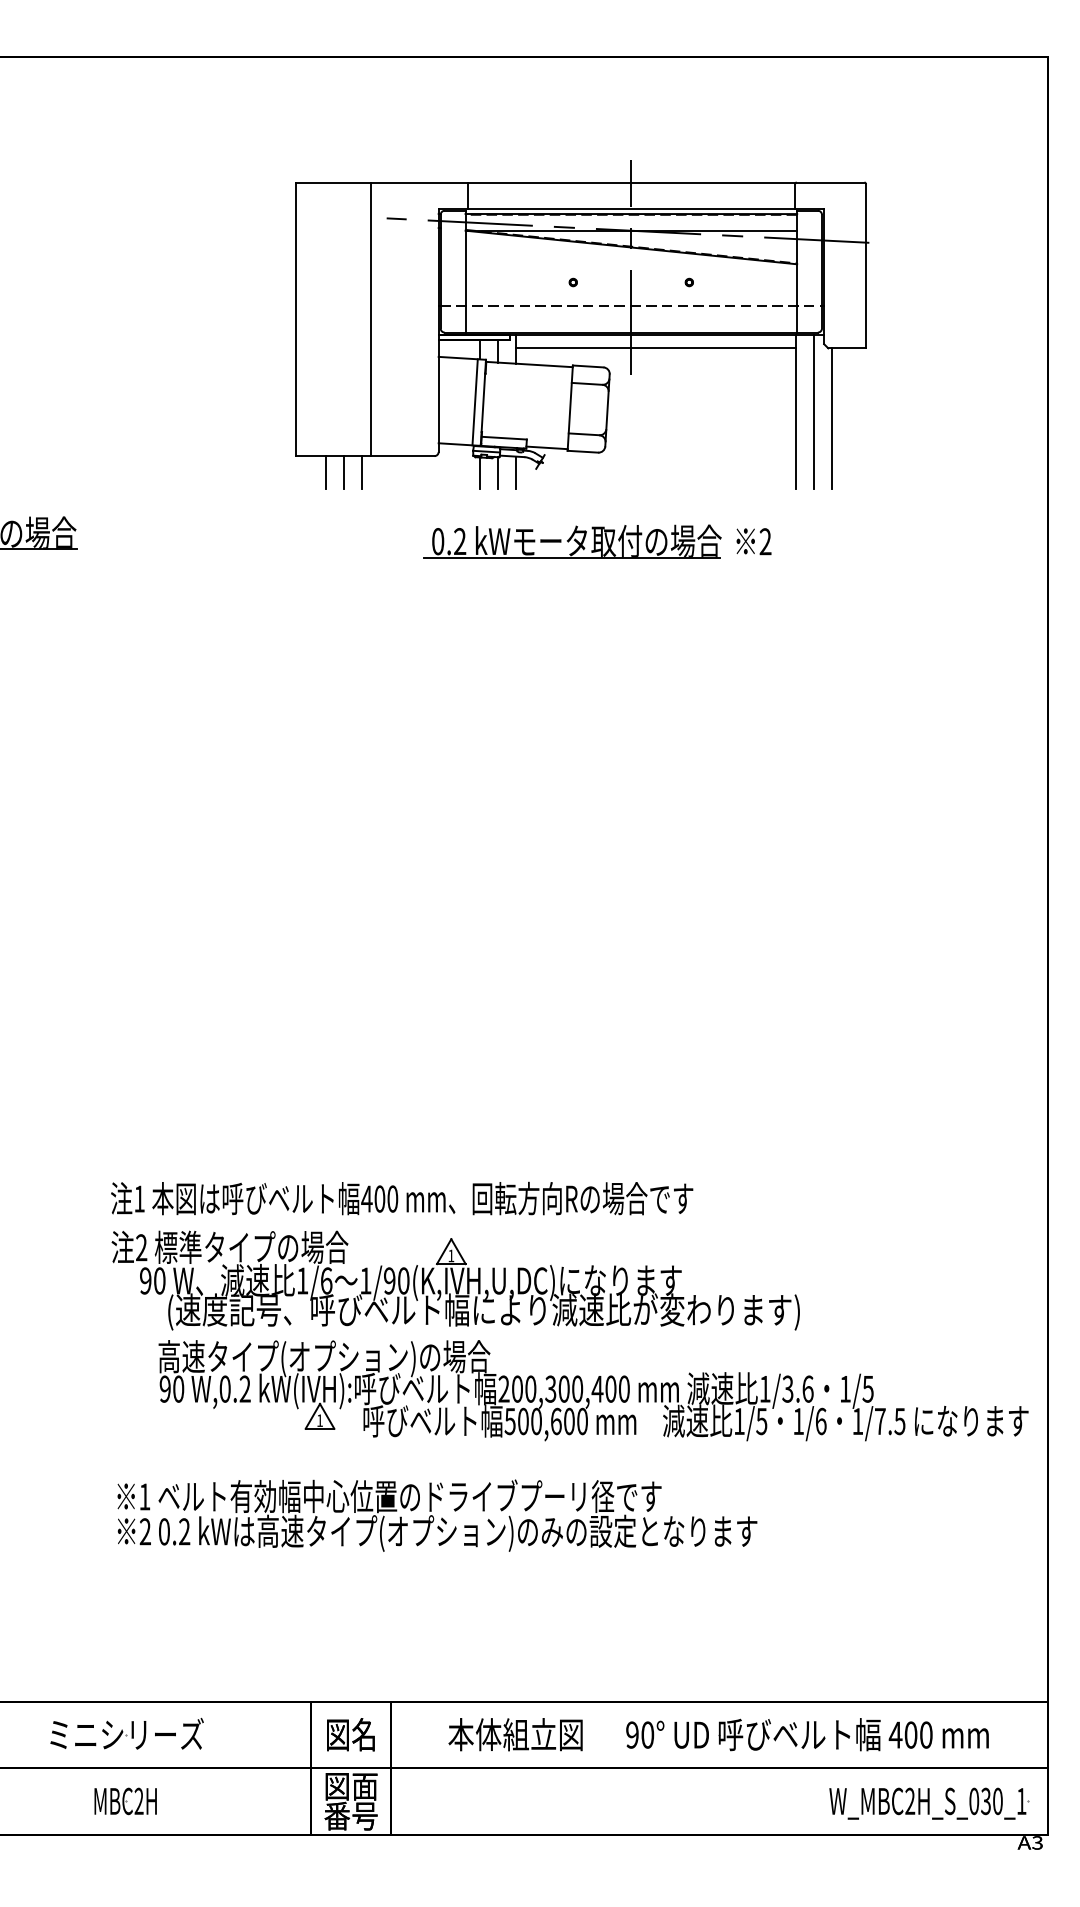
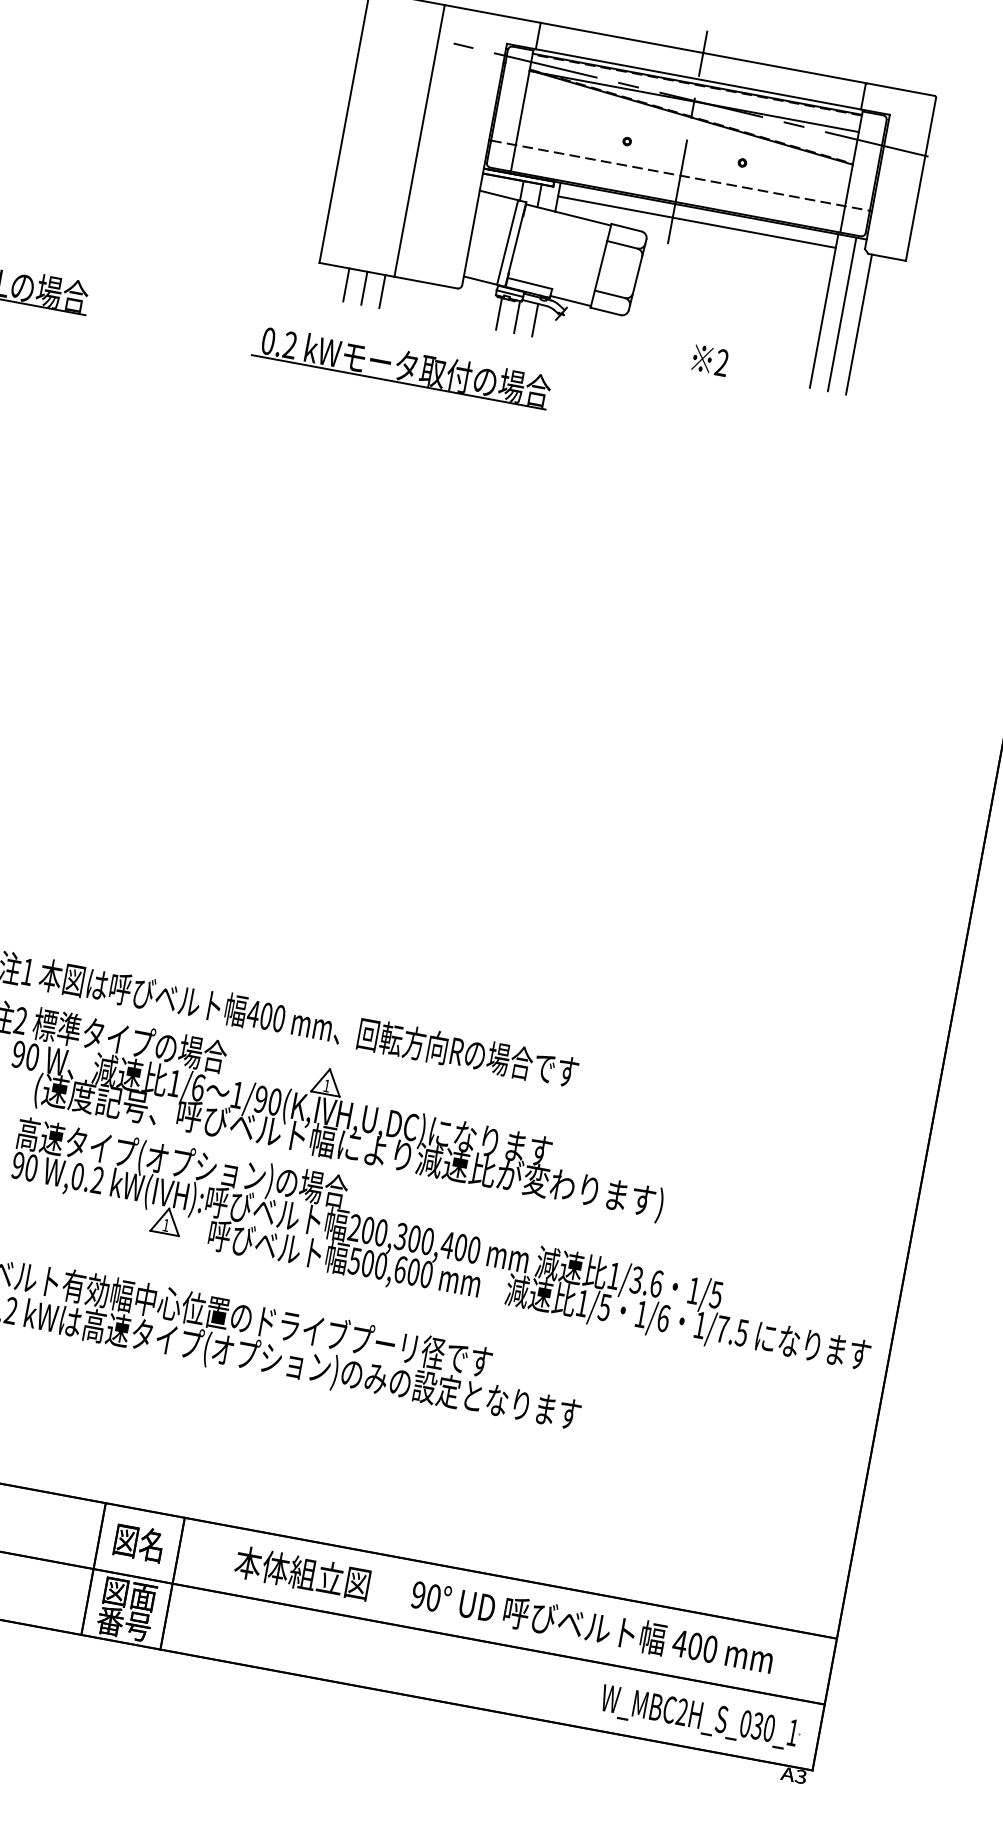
part: (572, 541) -> (401, 365), moved
text: (753, 541) -> (710, 360), moved

